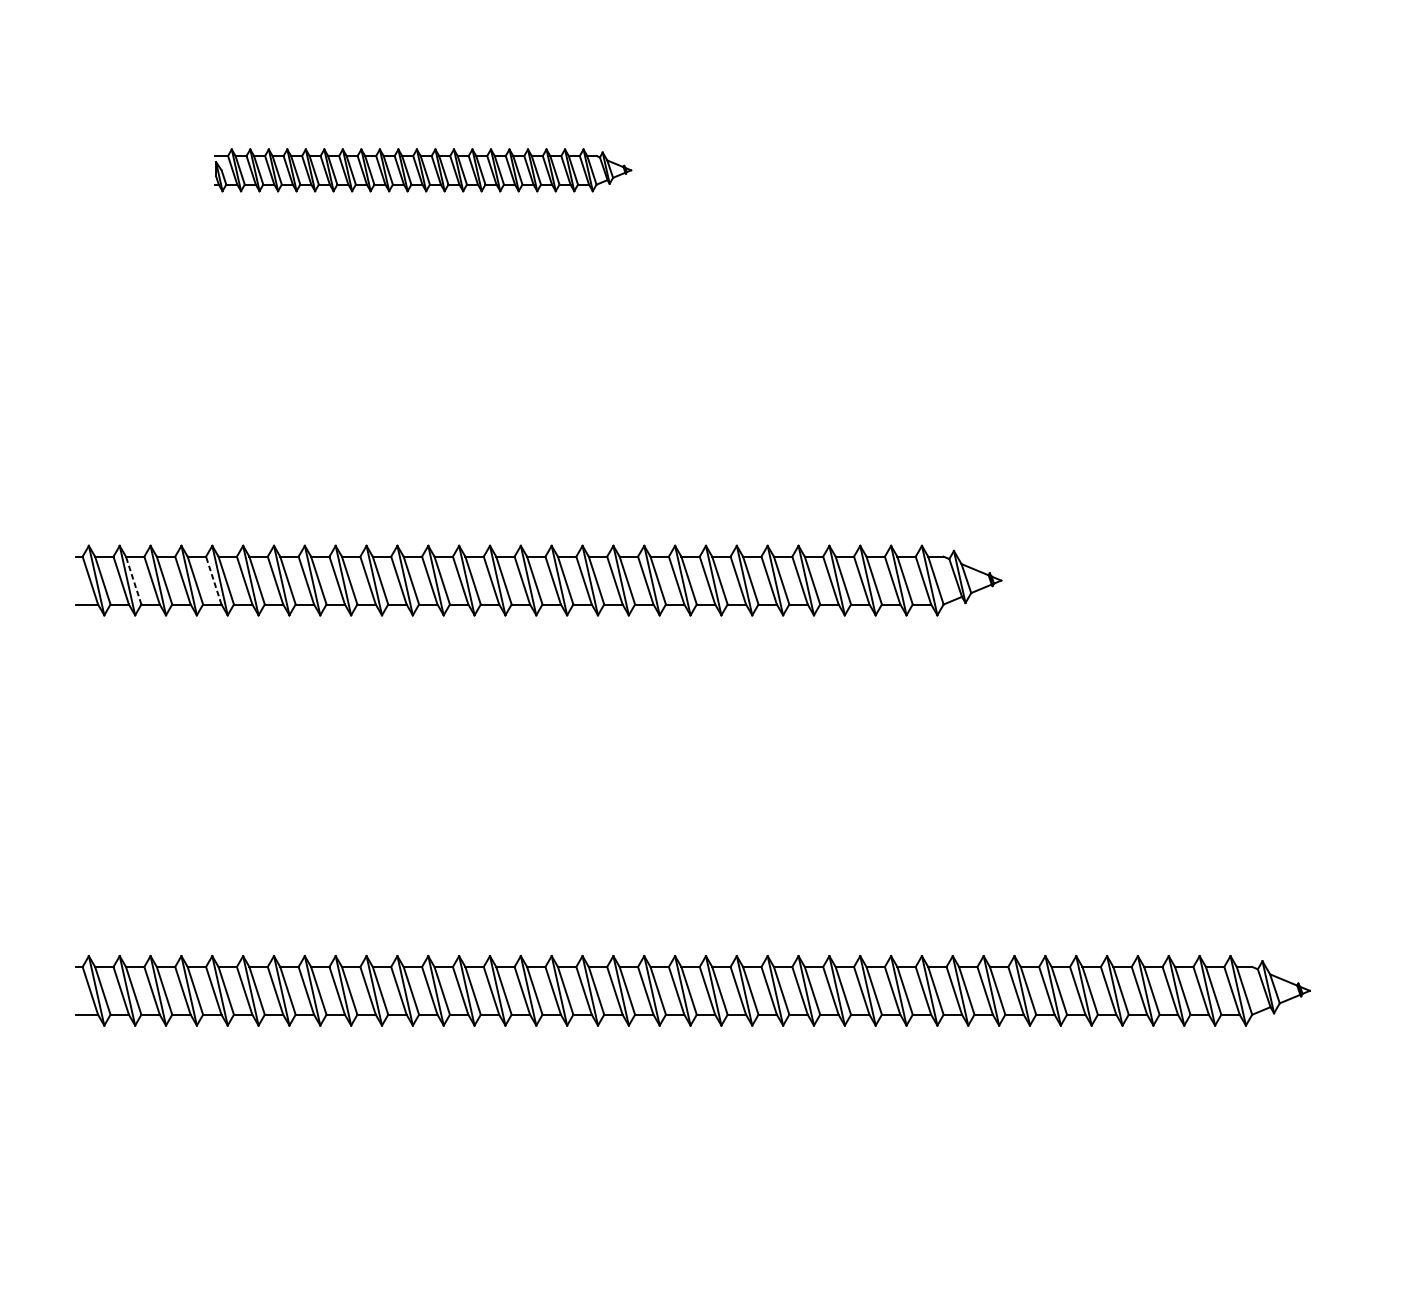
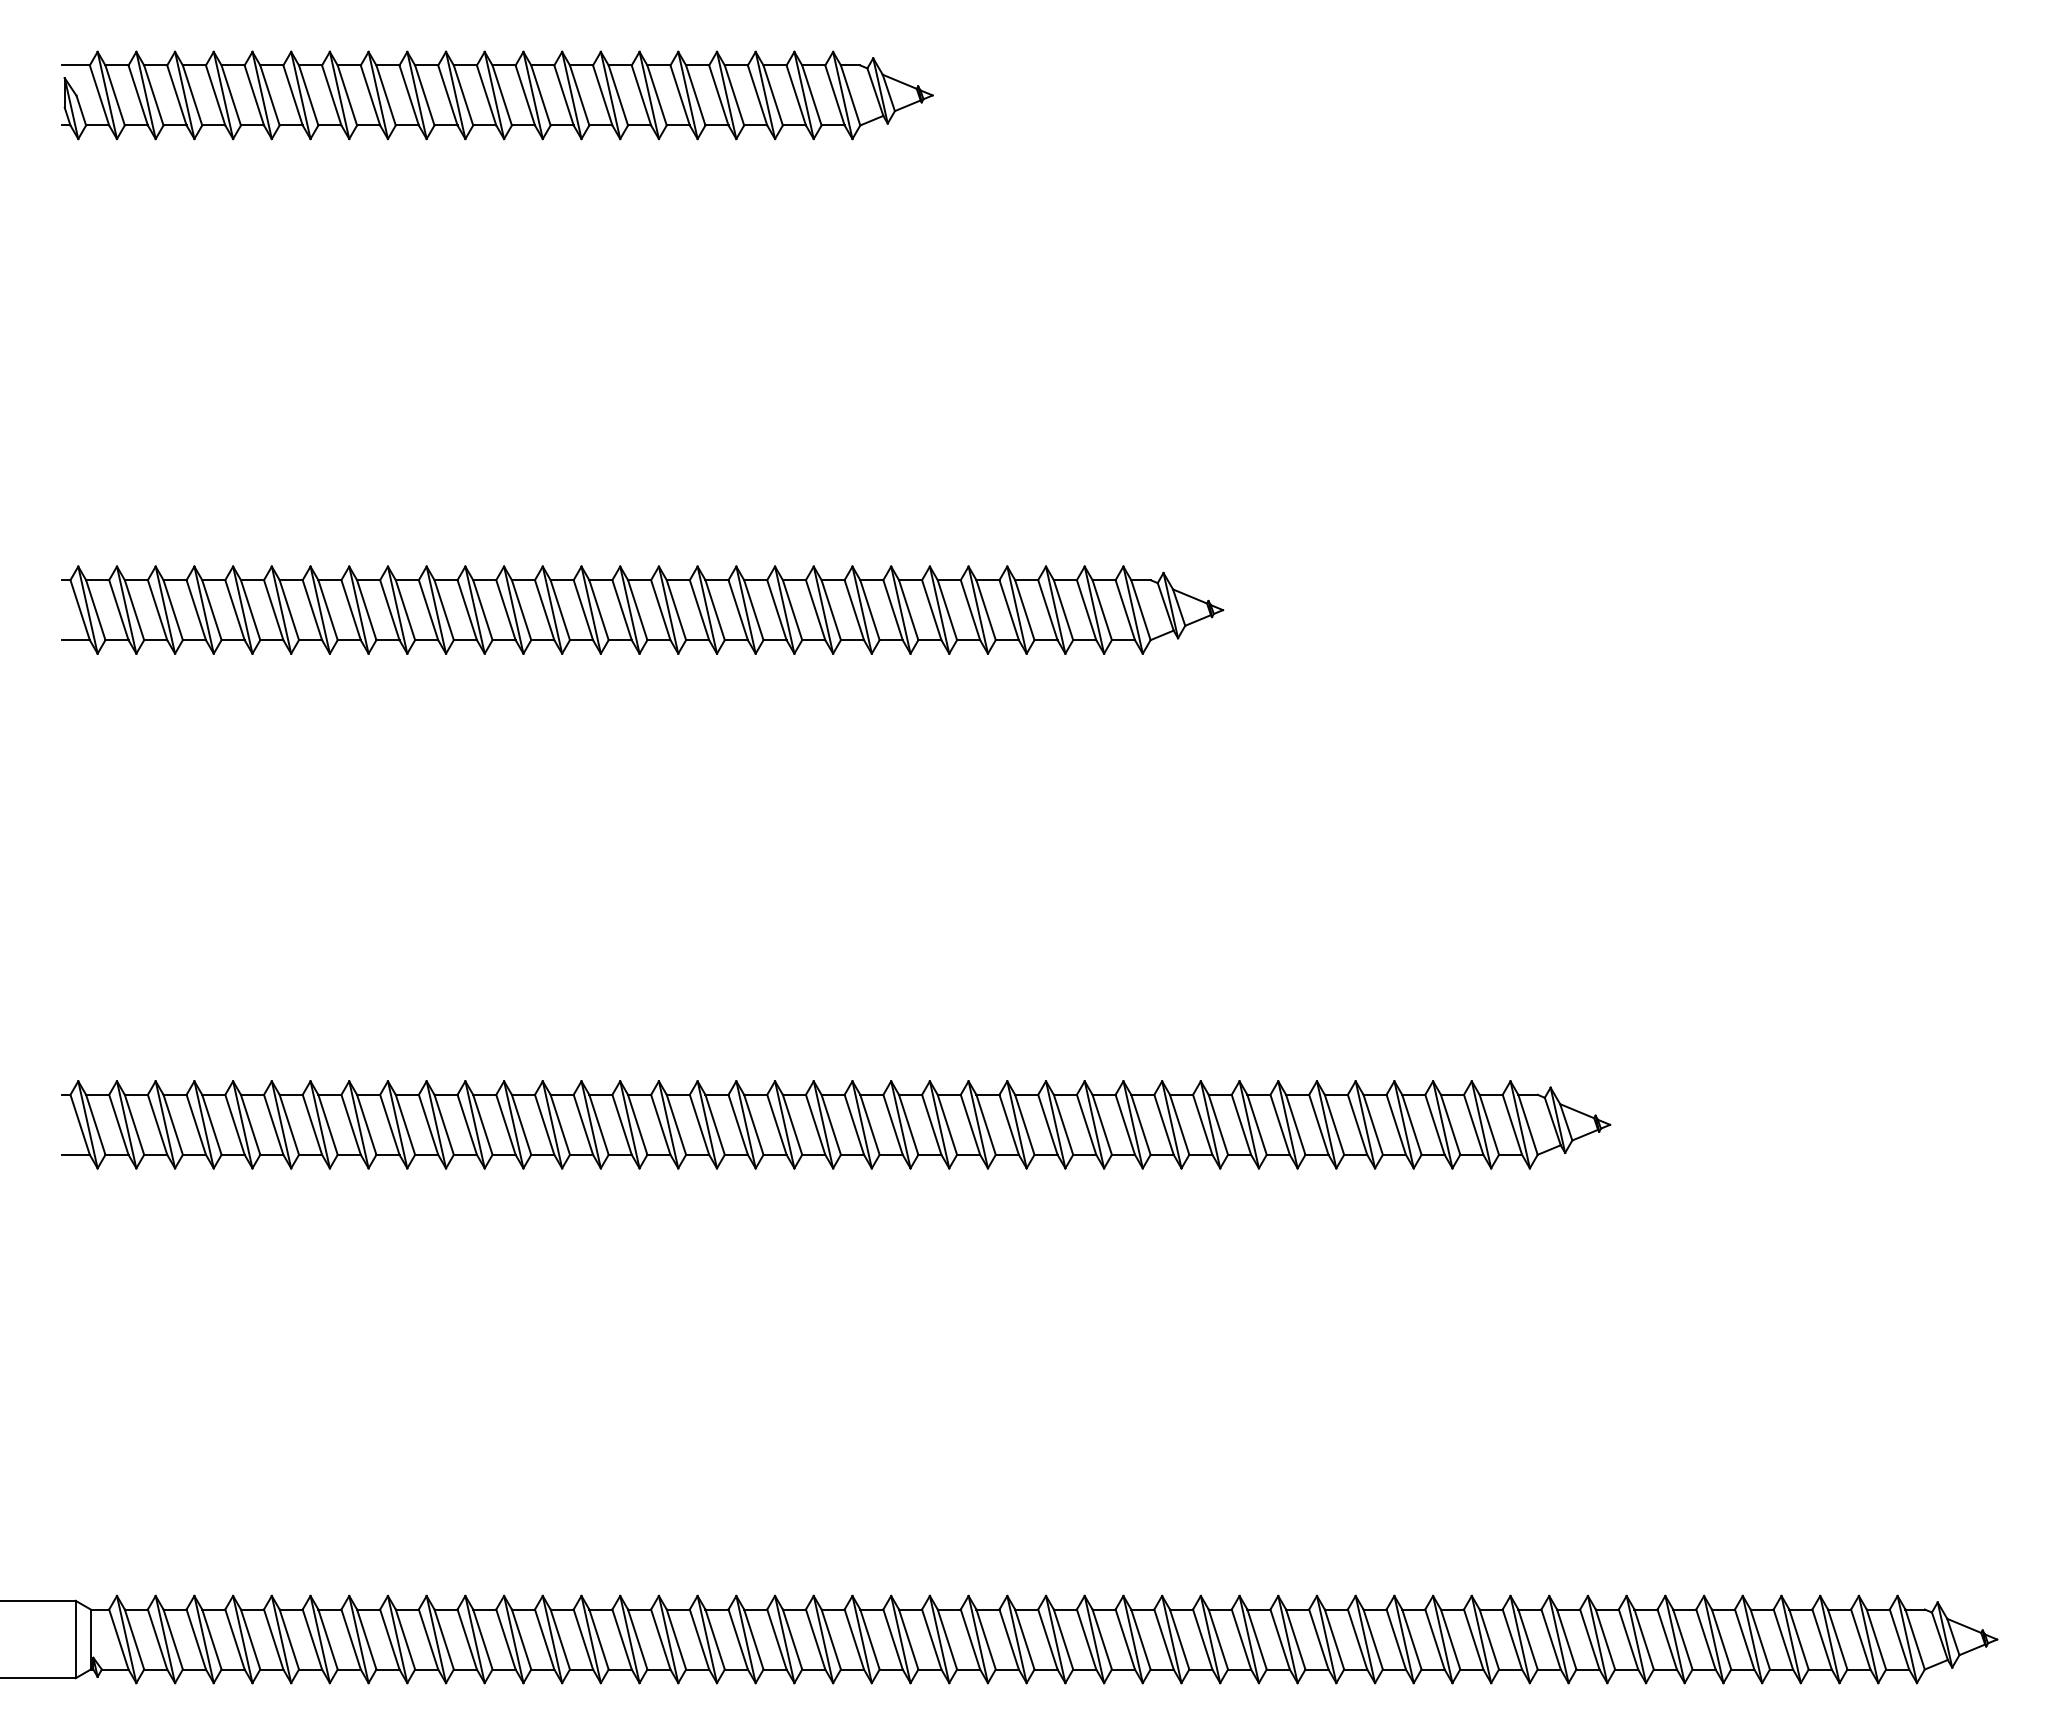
part: (423, 170) -> (497, 95), size x1.67
line: (133, 580) -> (134, 610), dashed -> solid
line: (213, 580) -> (234, 610), dashed -> solid

